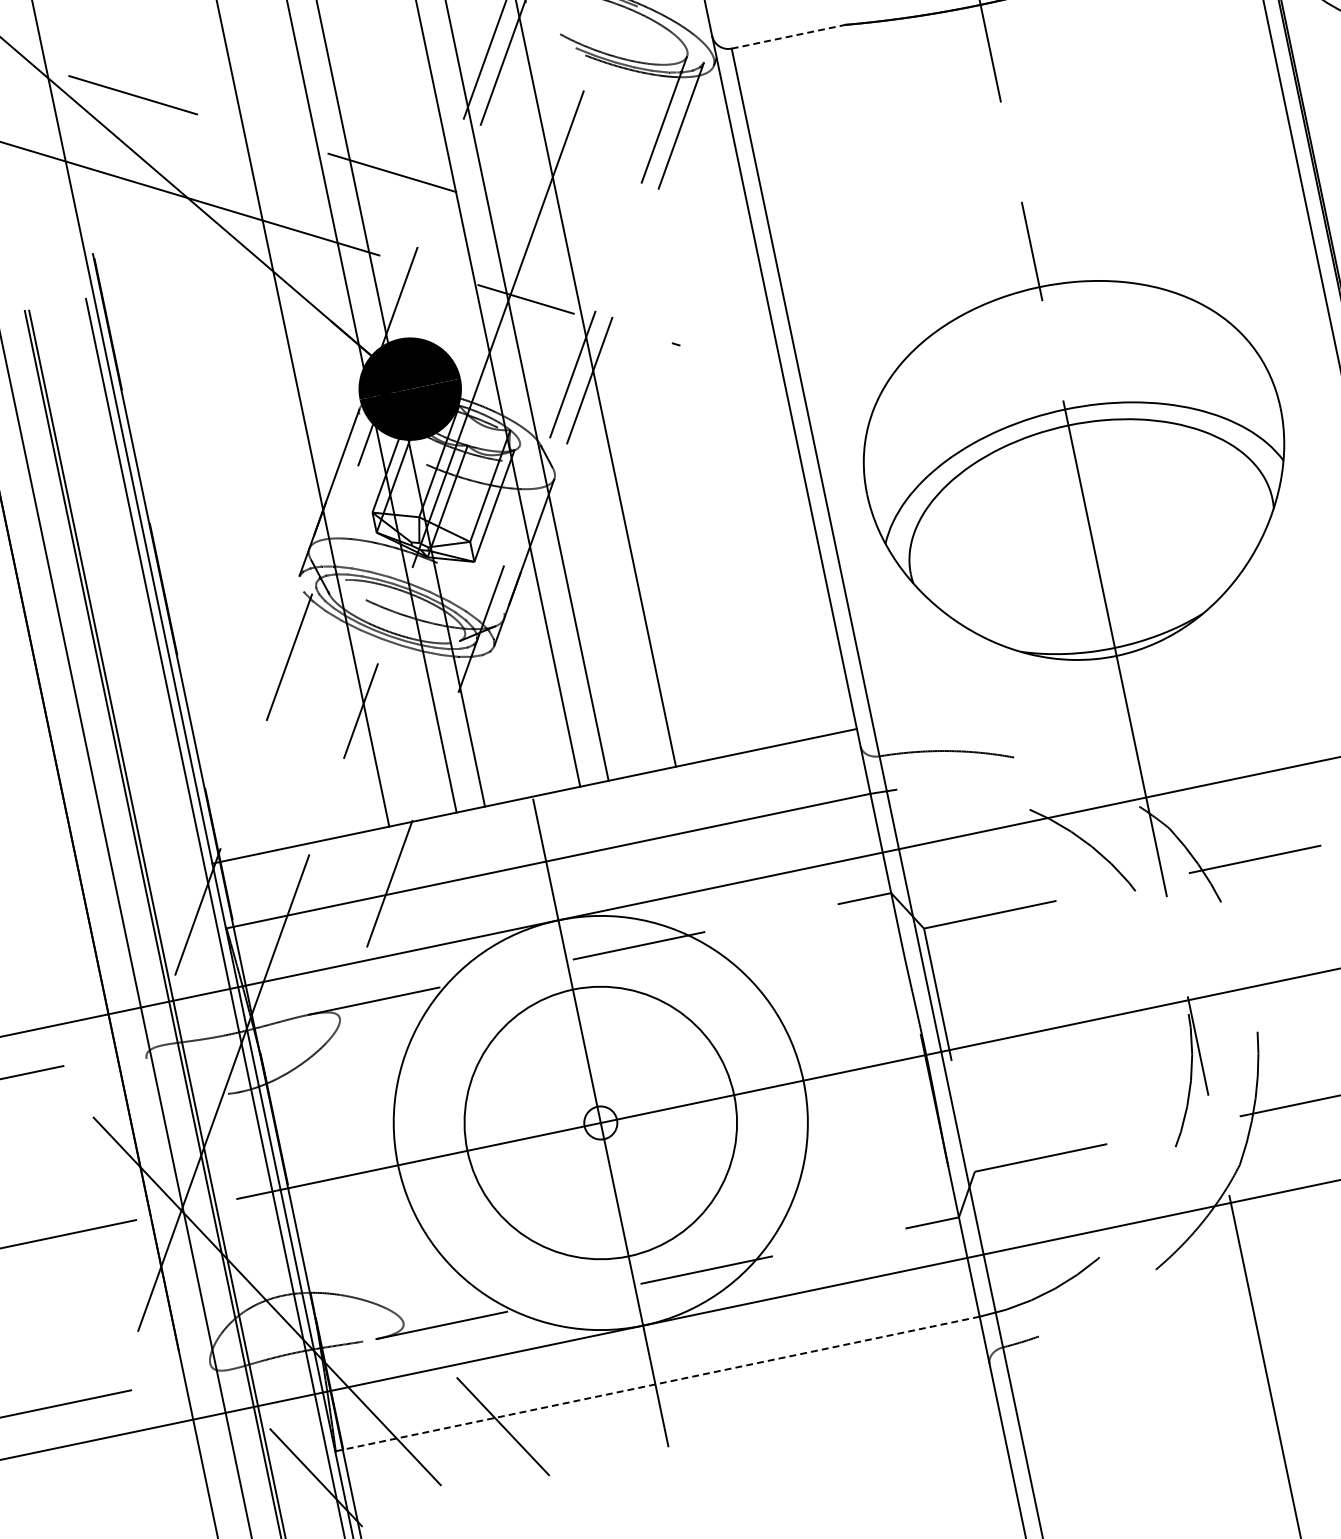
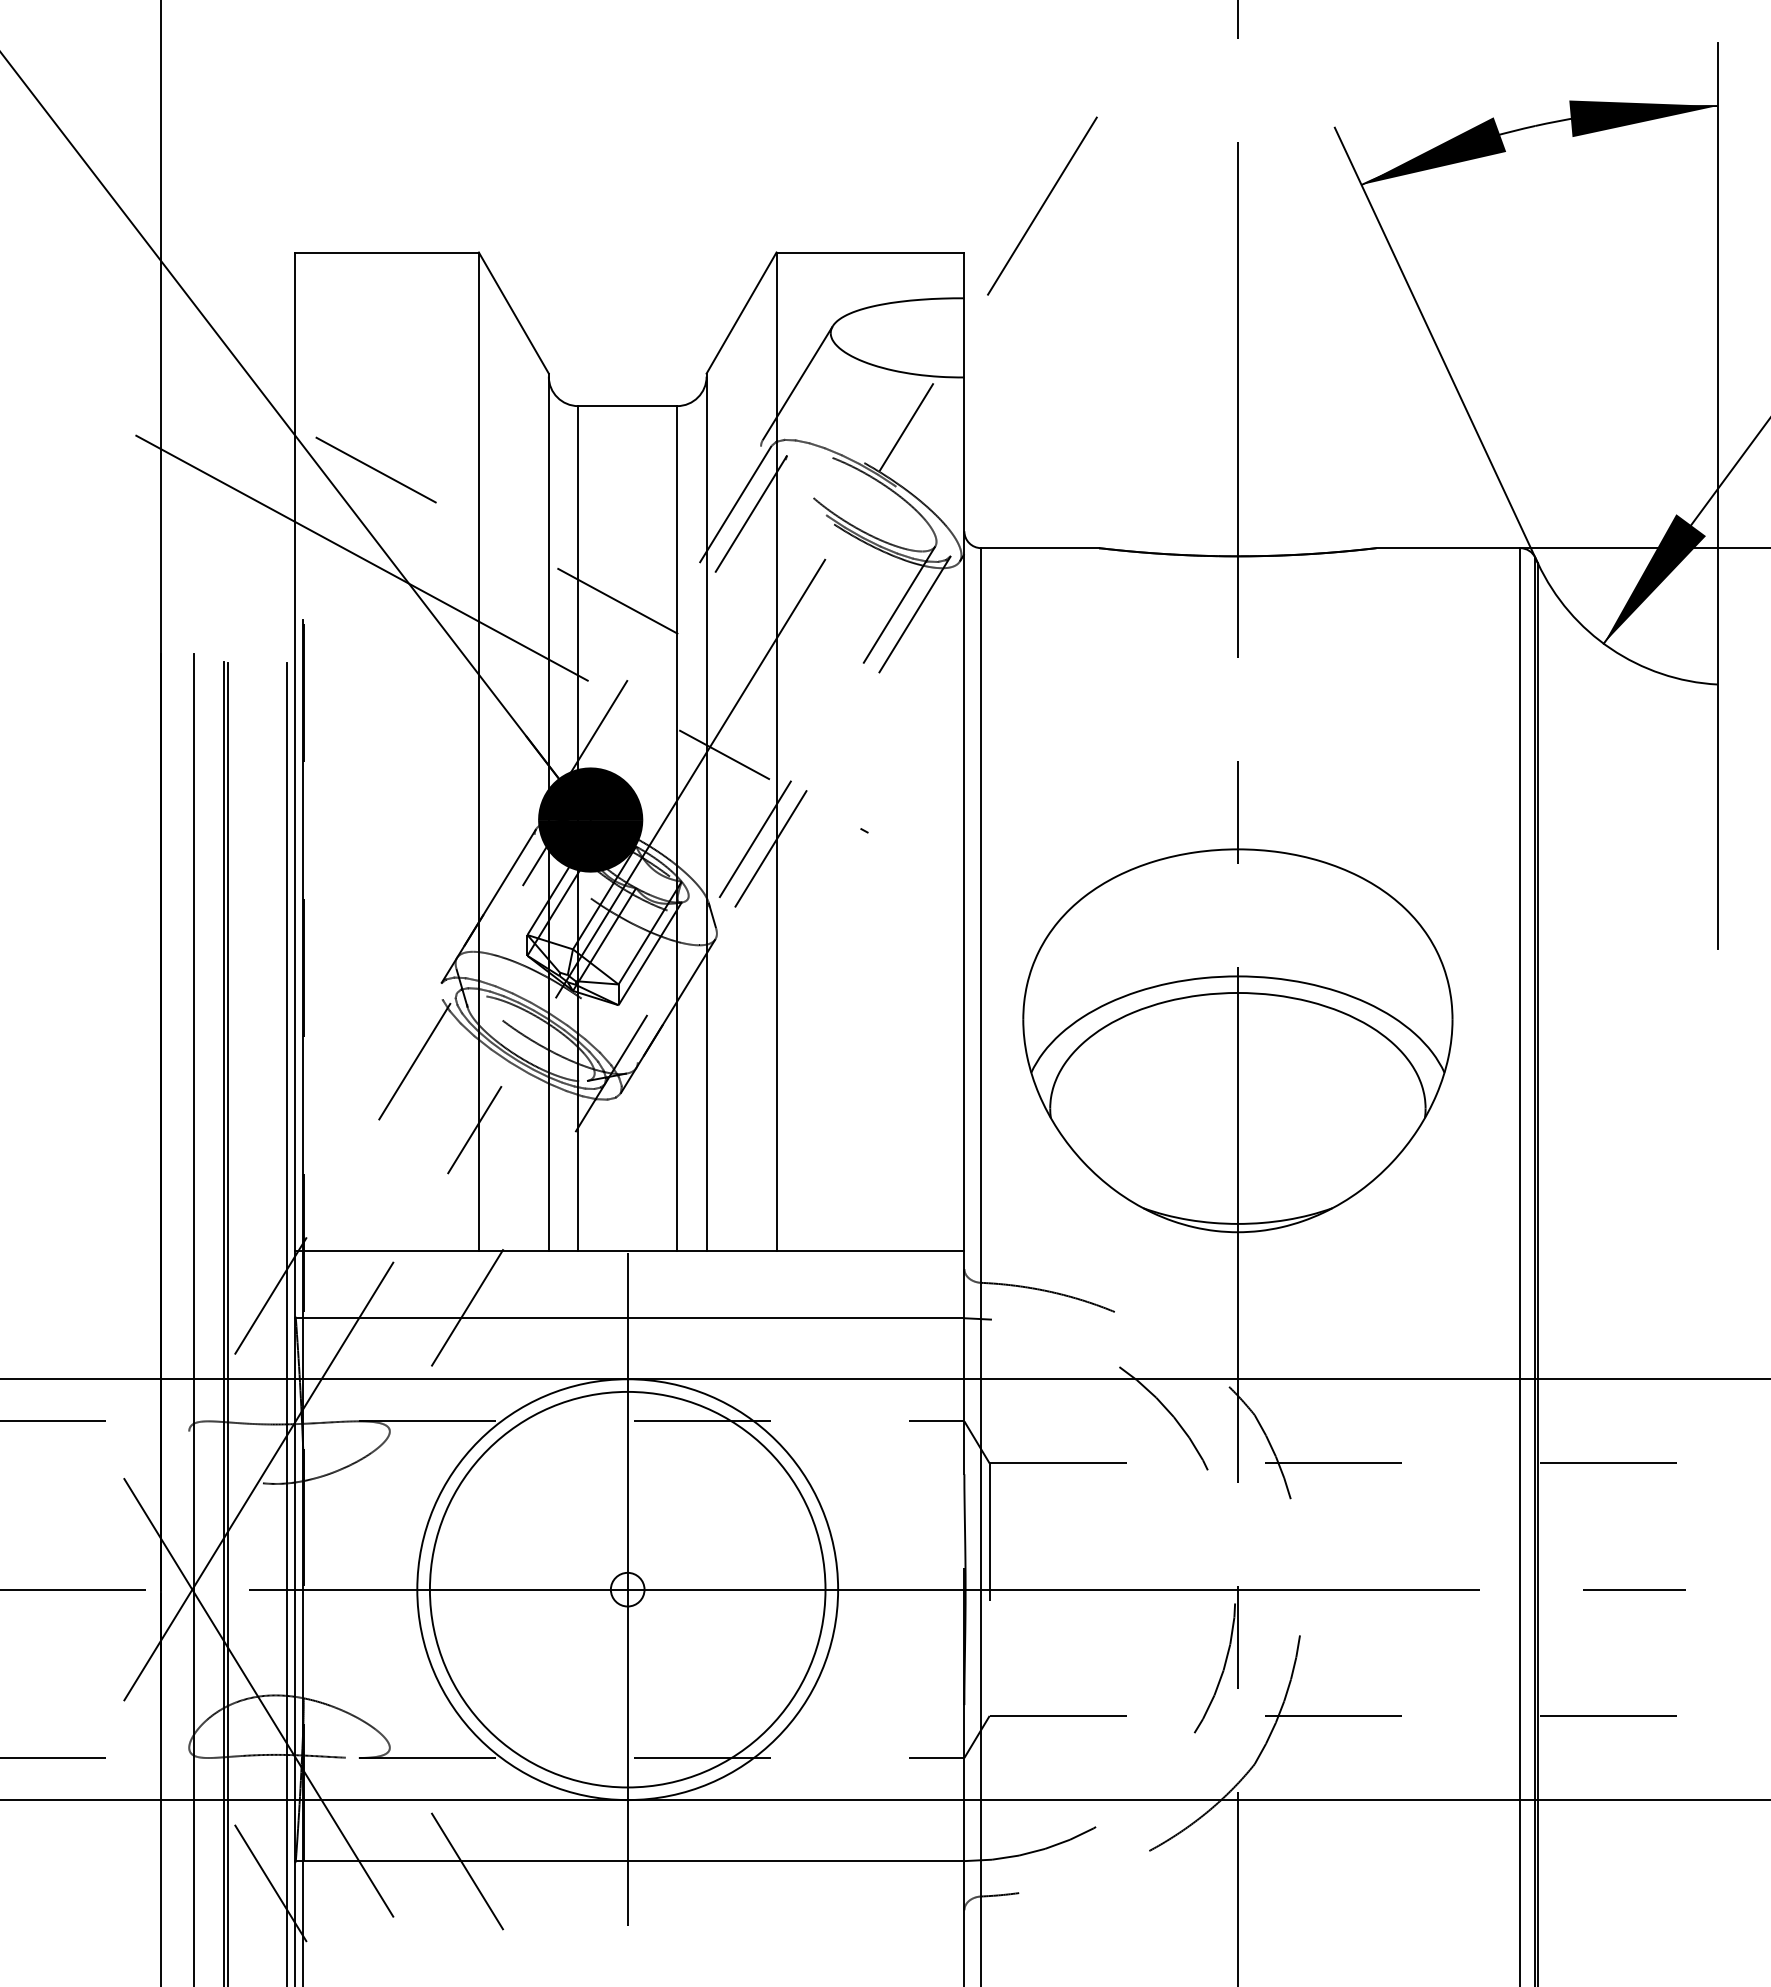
line: (788, 37) -> (1040, 548), dashed -> solid
circle: (600, 1122) -> (627, 1589), size x1.43
line: (657, 1384) -> (629, 1861), dashed -> solid

